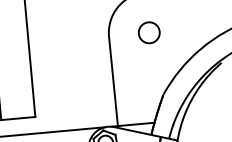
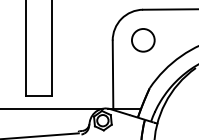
circle: (149, 32) -> (143, 40), size x1.43

